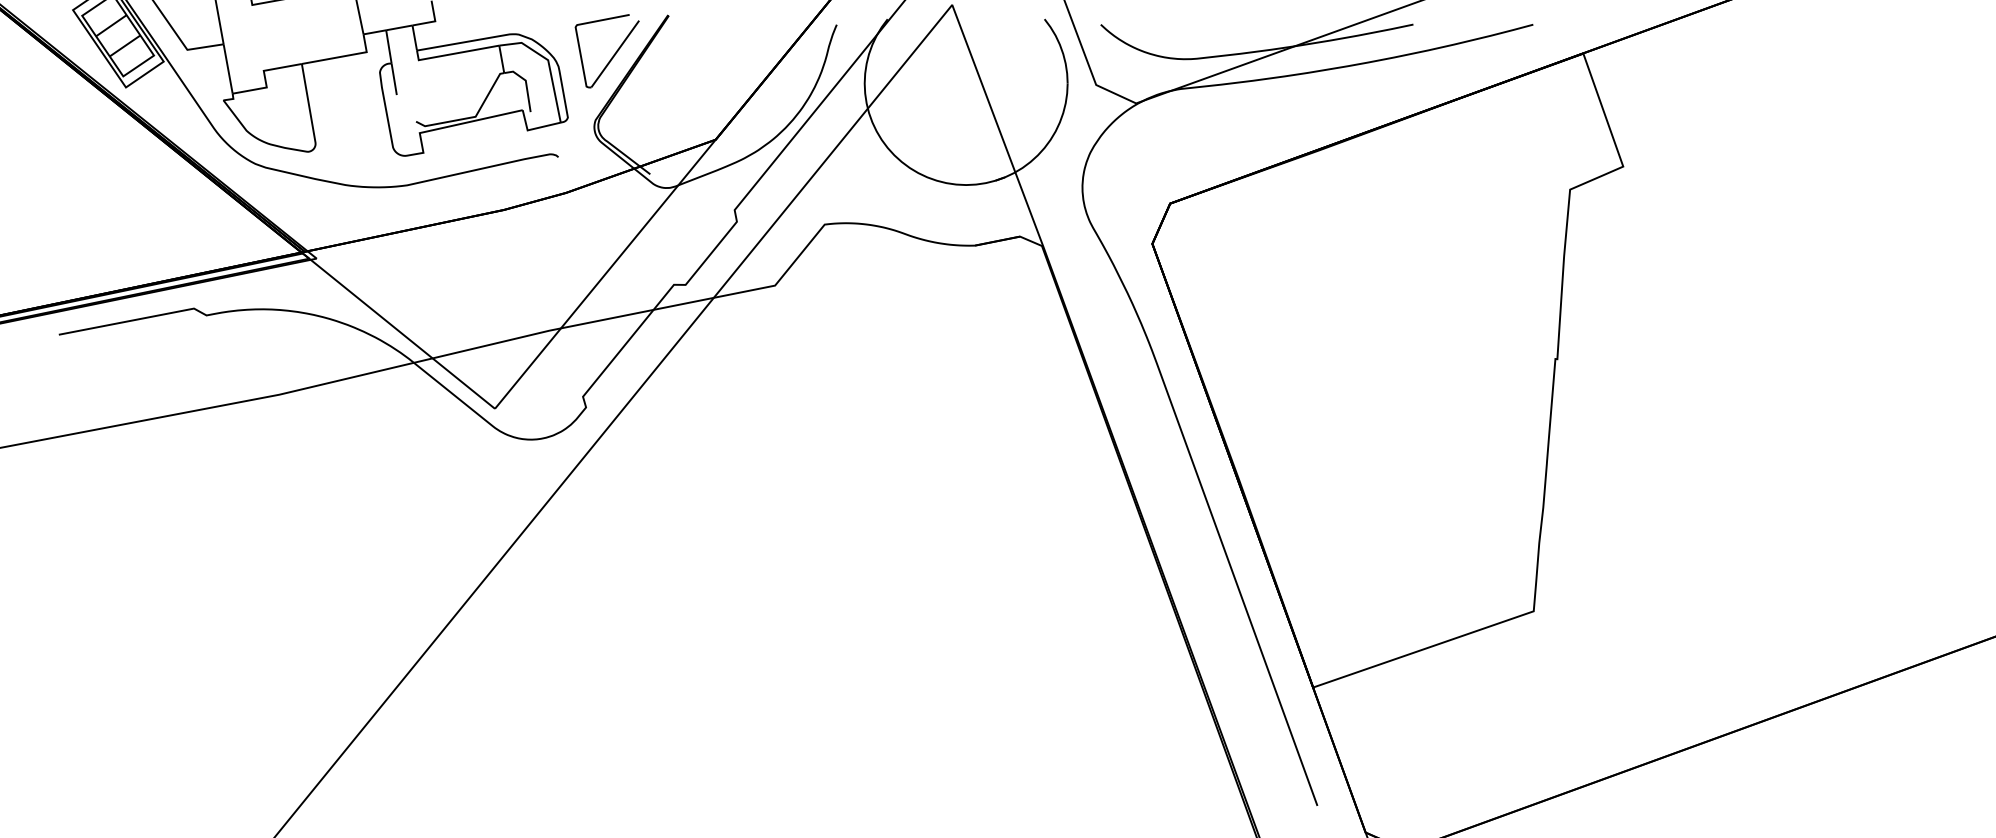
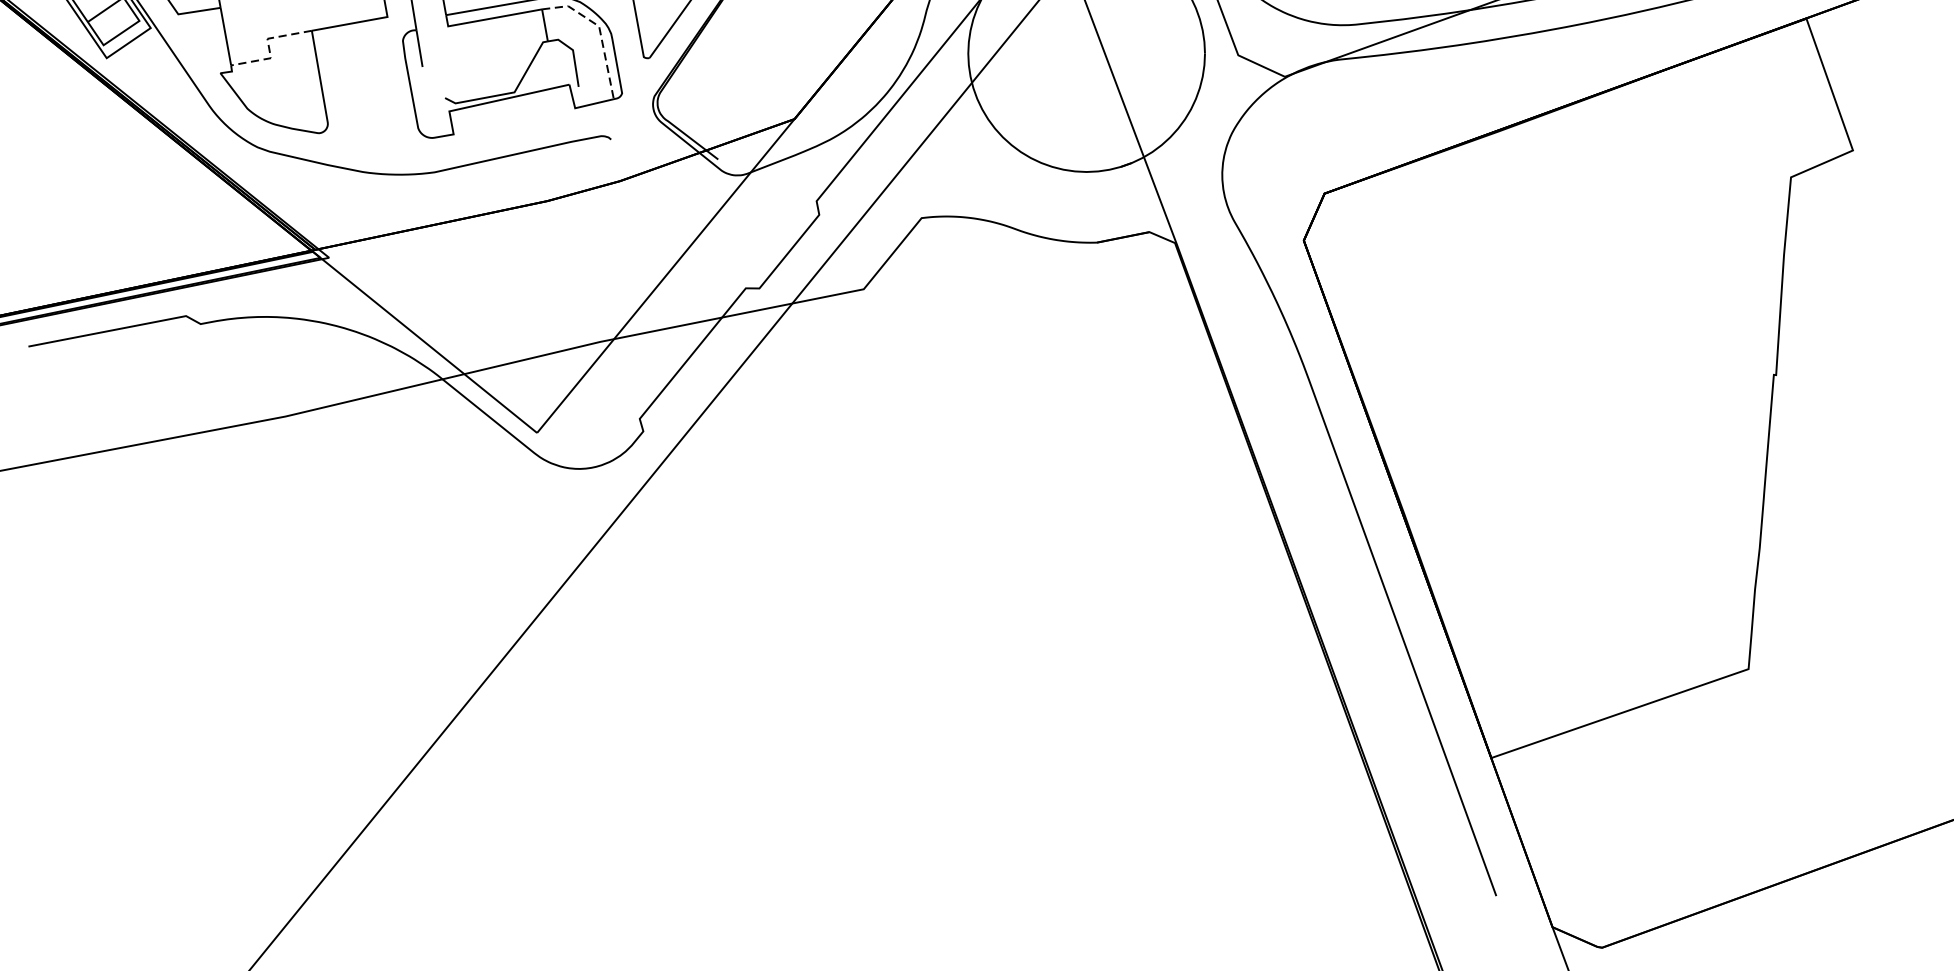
line: (548, 64) -> (599, 31), solid -> dashed
line: (265, 77) -> (269, 46), solid -> dashed

